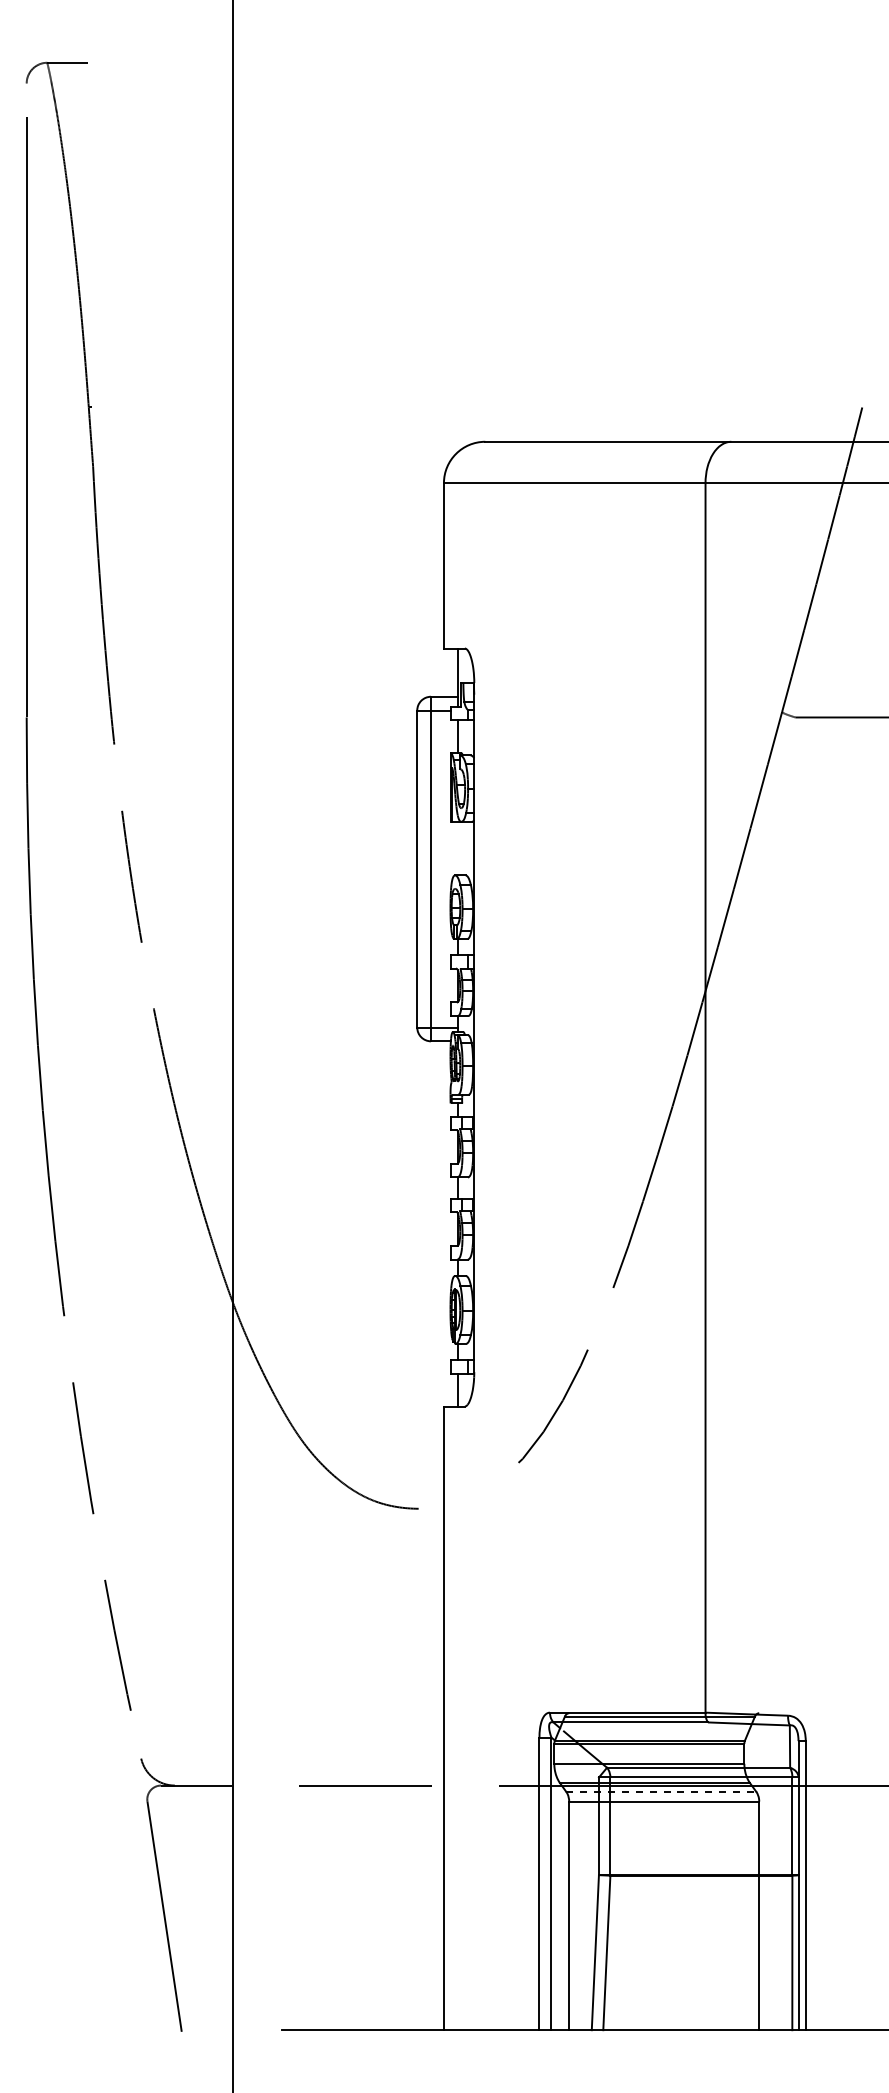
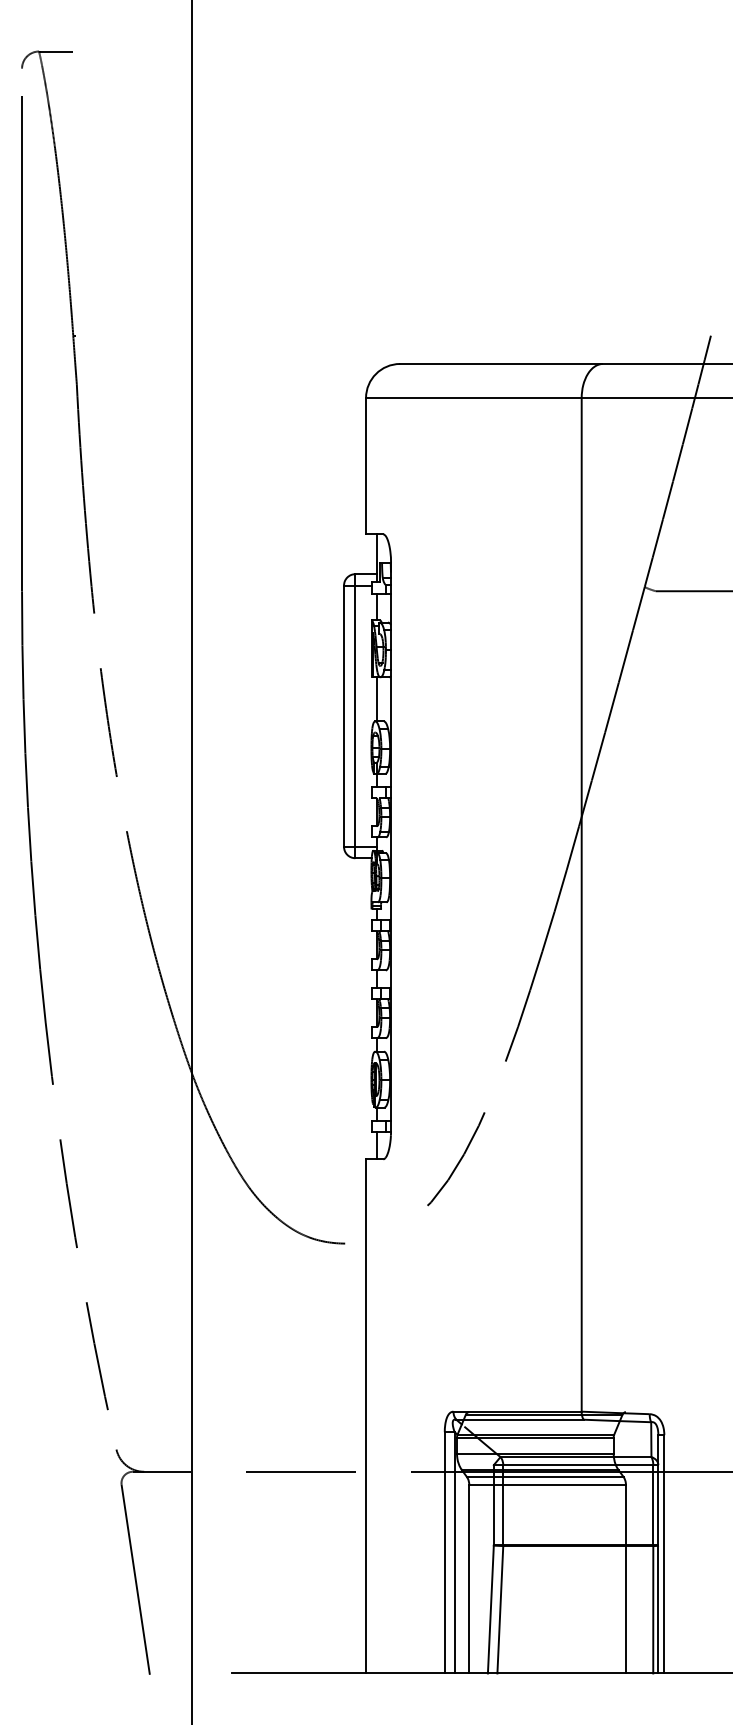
line: (457, 848) -> (377, 699), added
line: (661, 1791) -> (545, 1476), dashed -> solid

